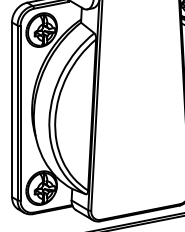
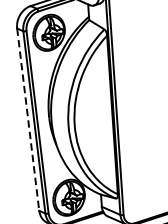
line: (12, 110) -> (28, 120), solid -> dashed

